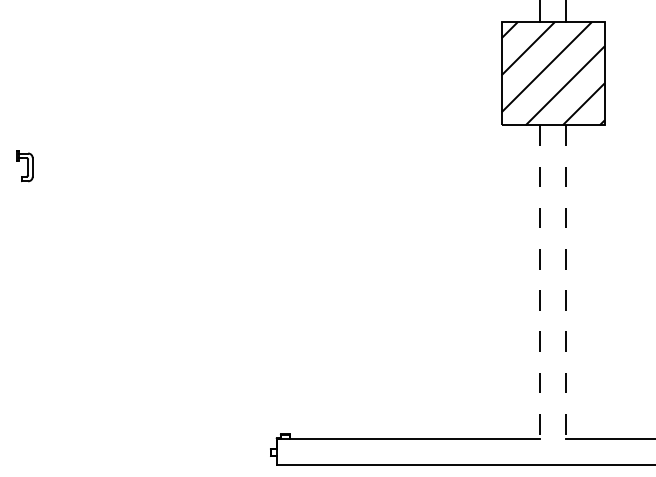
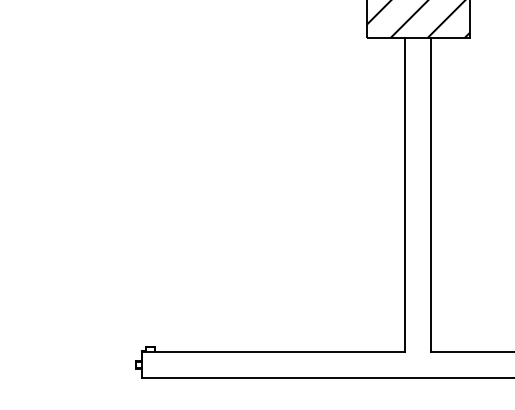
line: (540, 282) -> (405, 194), dashed -> solid
line: (566, 282) -> (431, 194), dashed -> solid

